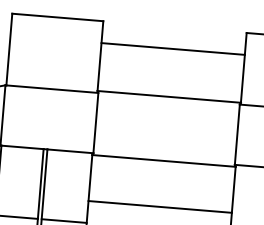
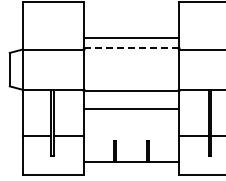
line: (172, 49) -> (131, 38), moved
line: (168, 97) -> (131, 48), solid -> dashed
line: (159, 206) -> (131, 108), moved

